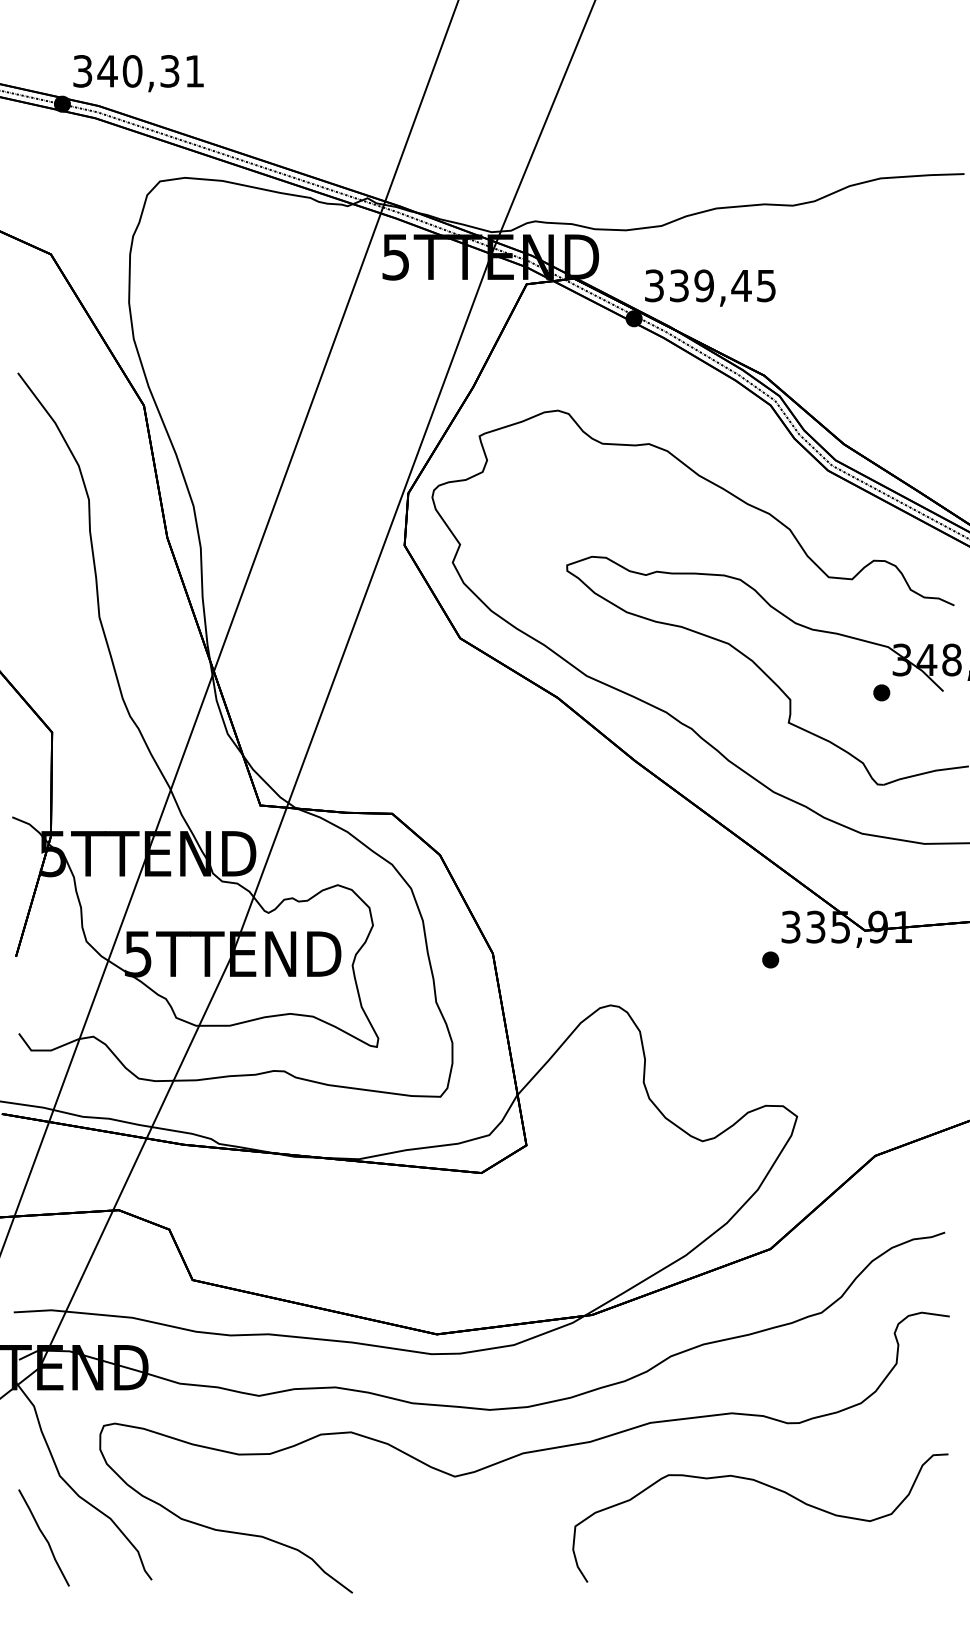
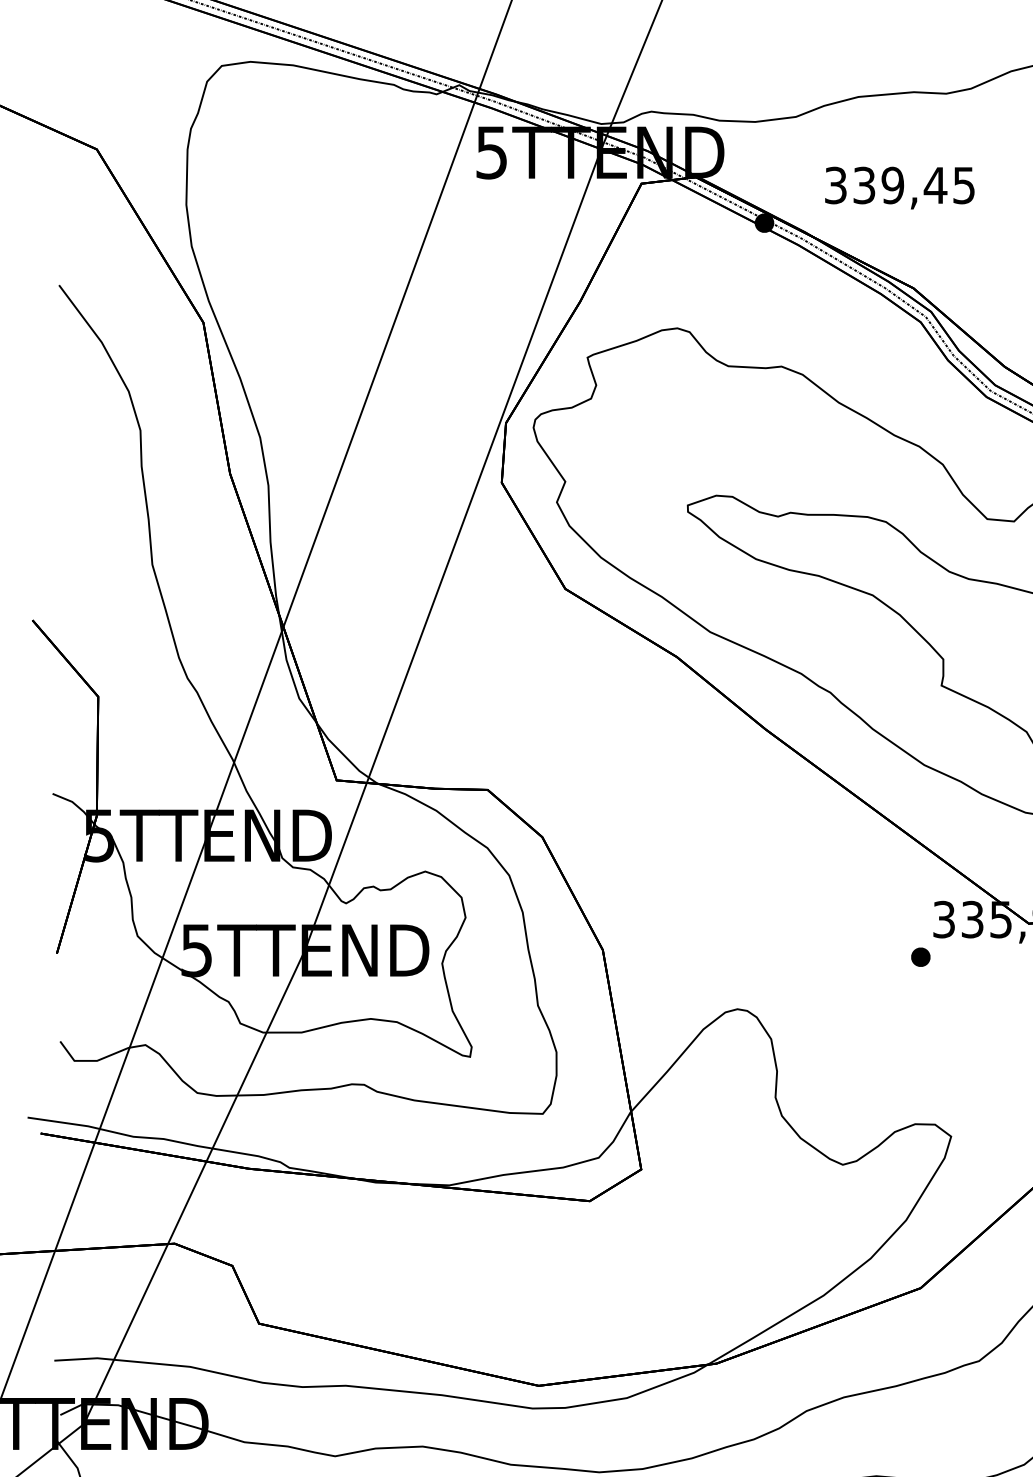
text: (710, 287) -> (900, 187), moved

